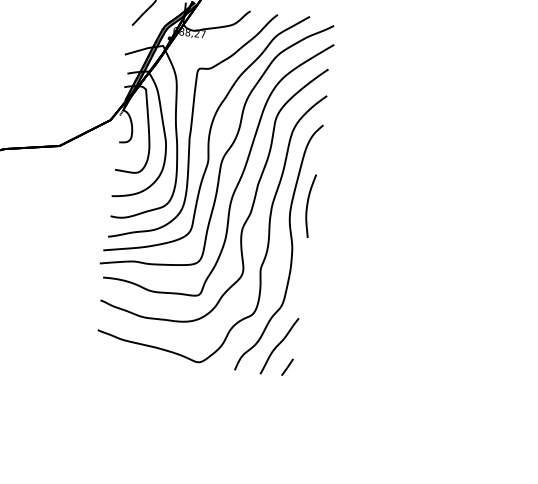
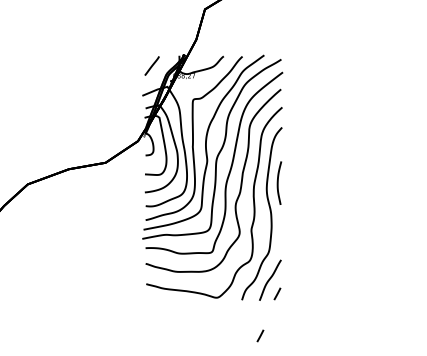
line: (255, 424) -> (260, 335), added

